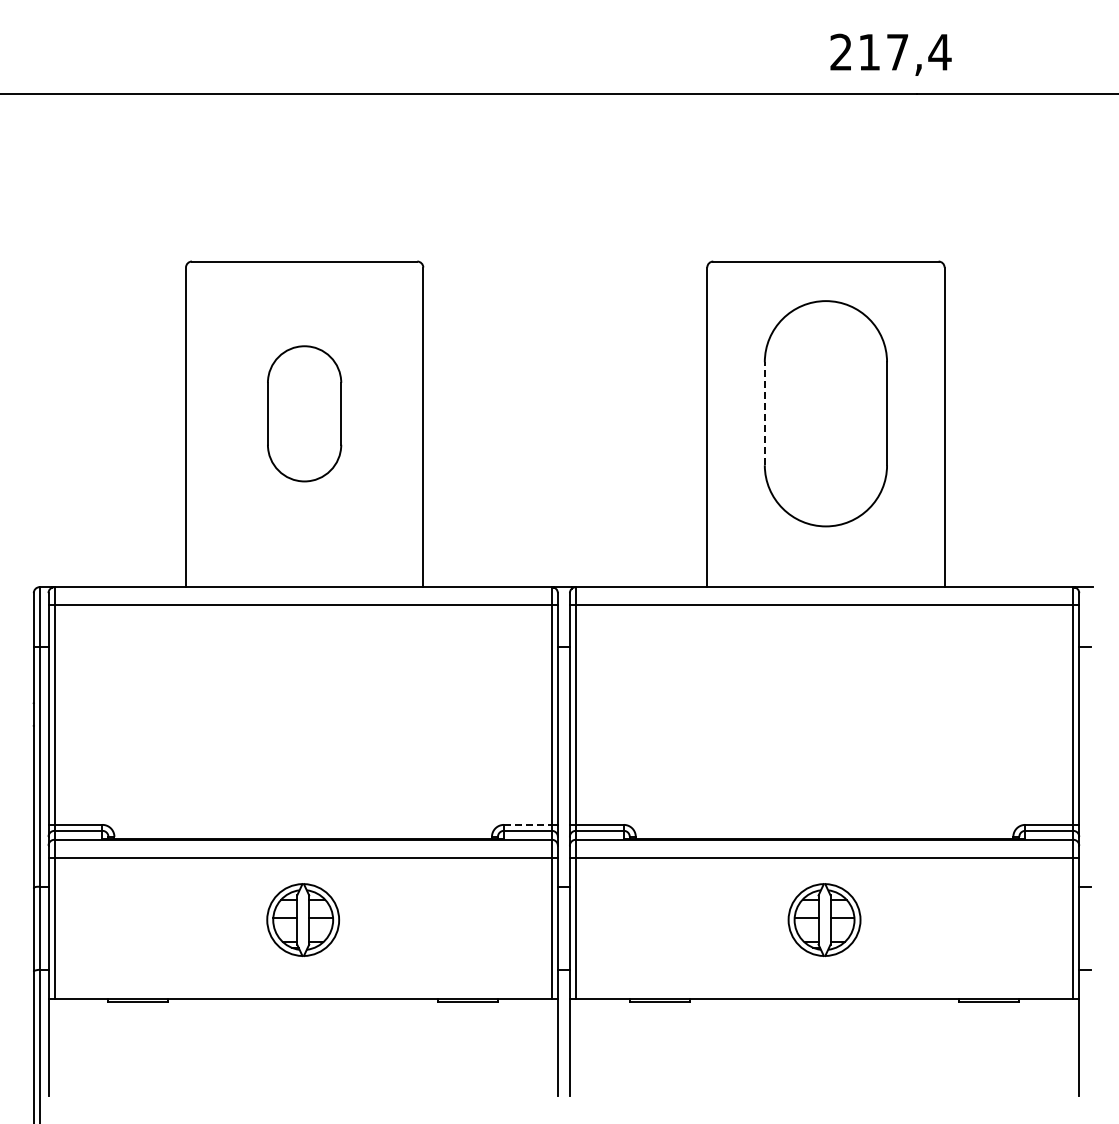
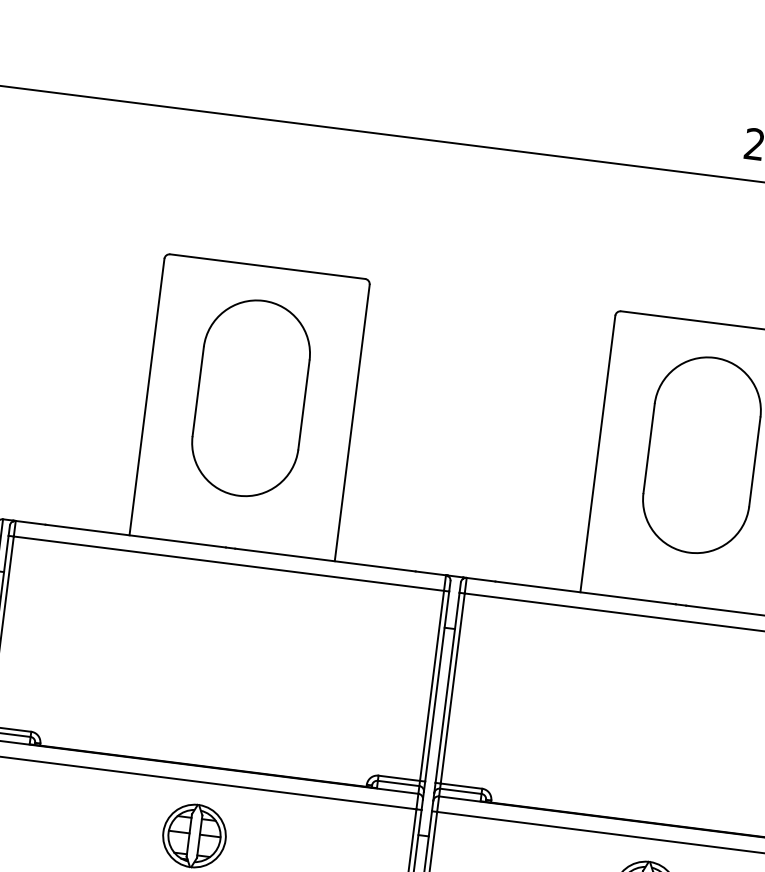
part: (304, 413) -> (250, 398), size x1.67
line: (764, 413) -> (648, 448), dashed -> solid
line: (527, 824) -> (398, 777), dashed -> solid

